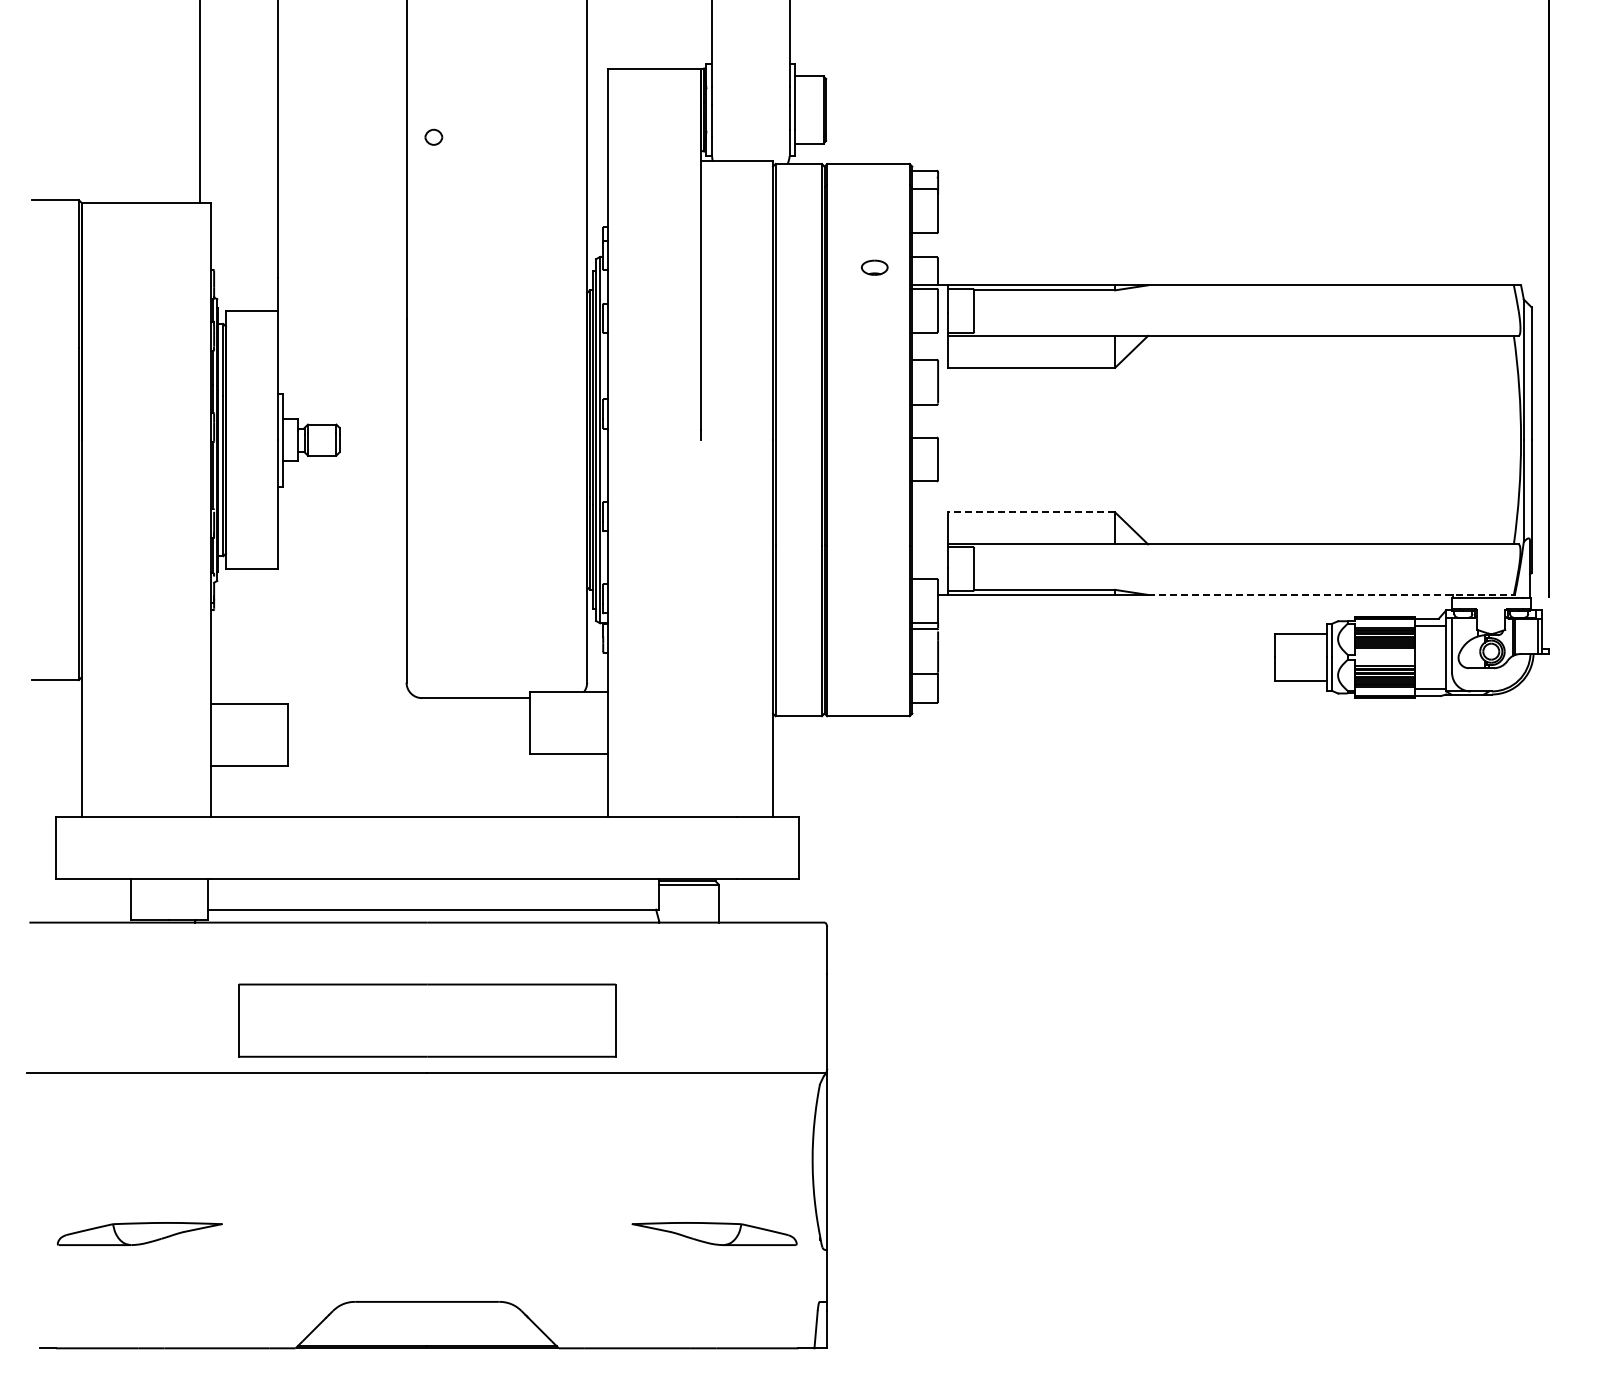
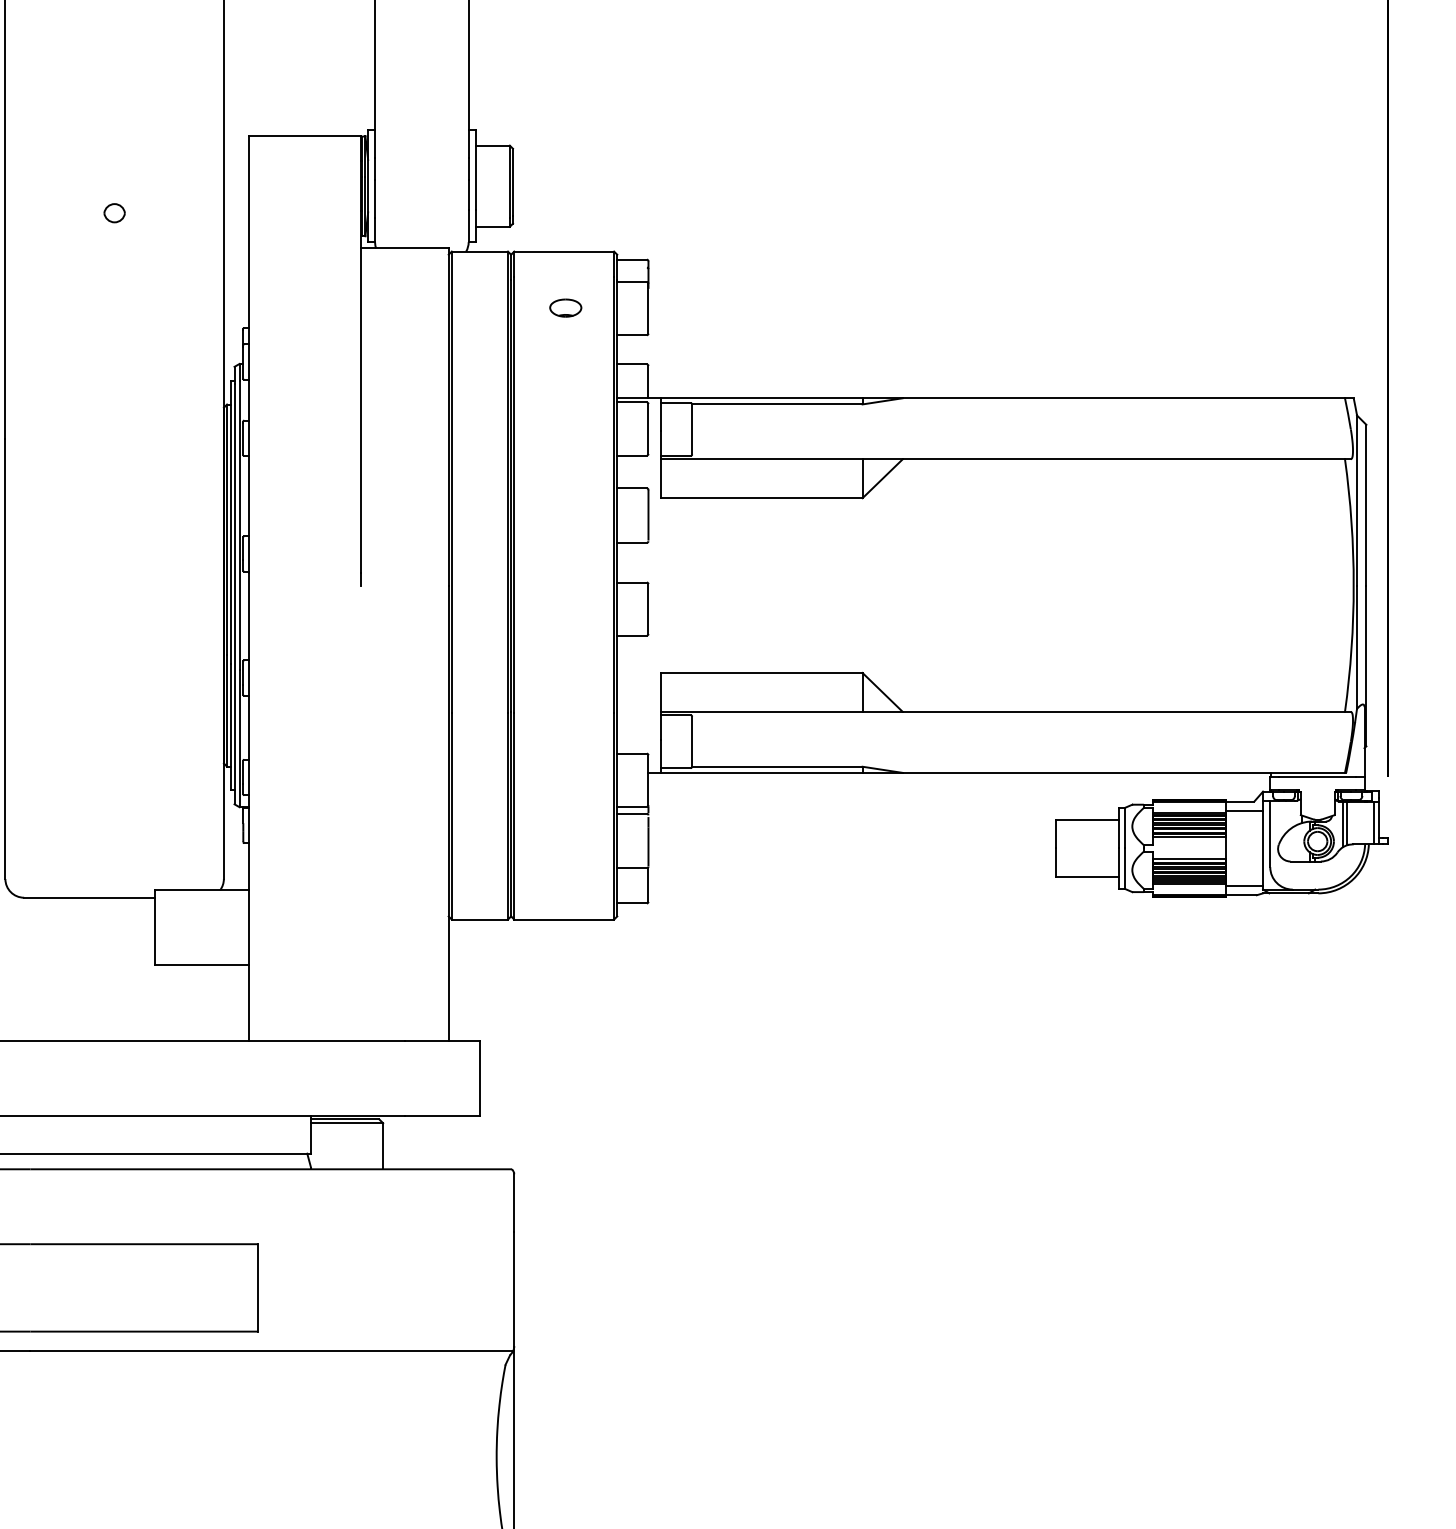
part: (433, 136) -> (114, 212), moved
part: (874, 267) -> (565, 307), moved
line: (1031, 512) -> (761, 673), dashed -> solid
line: (1331, 594) -> (1124, 772), dashed -> solid

